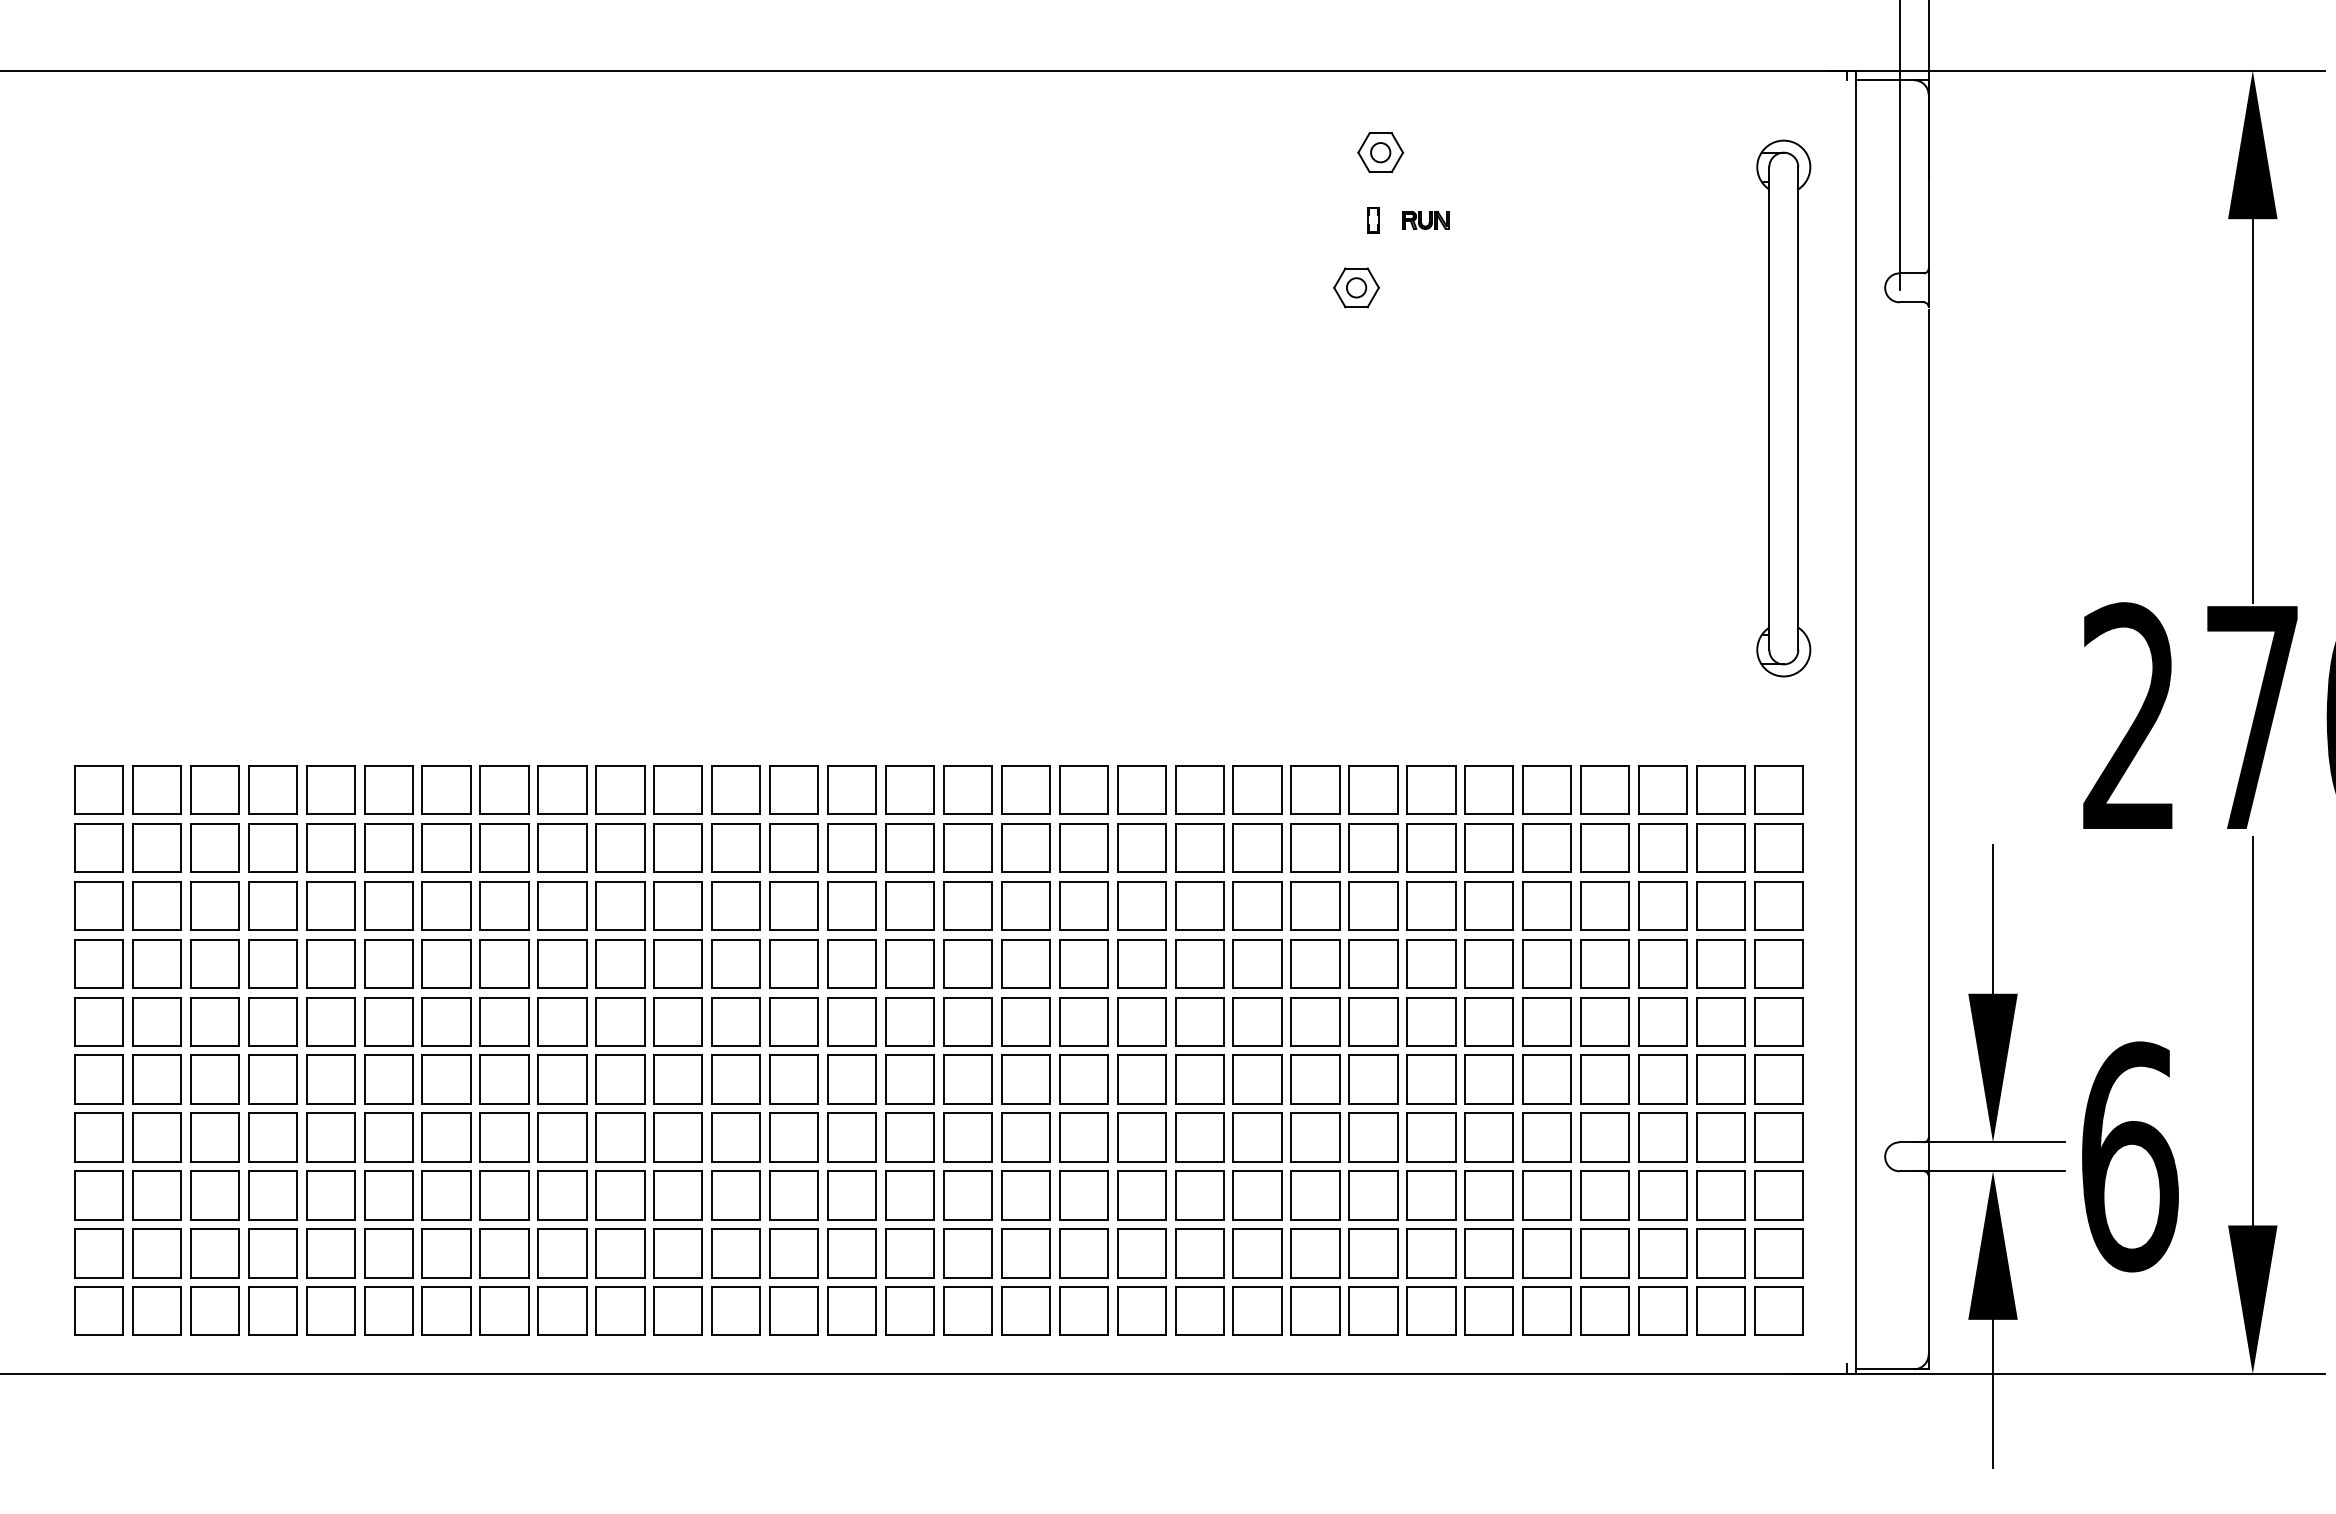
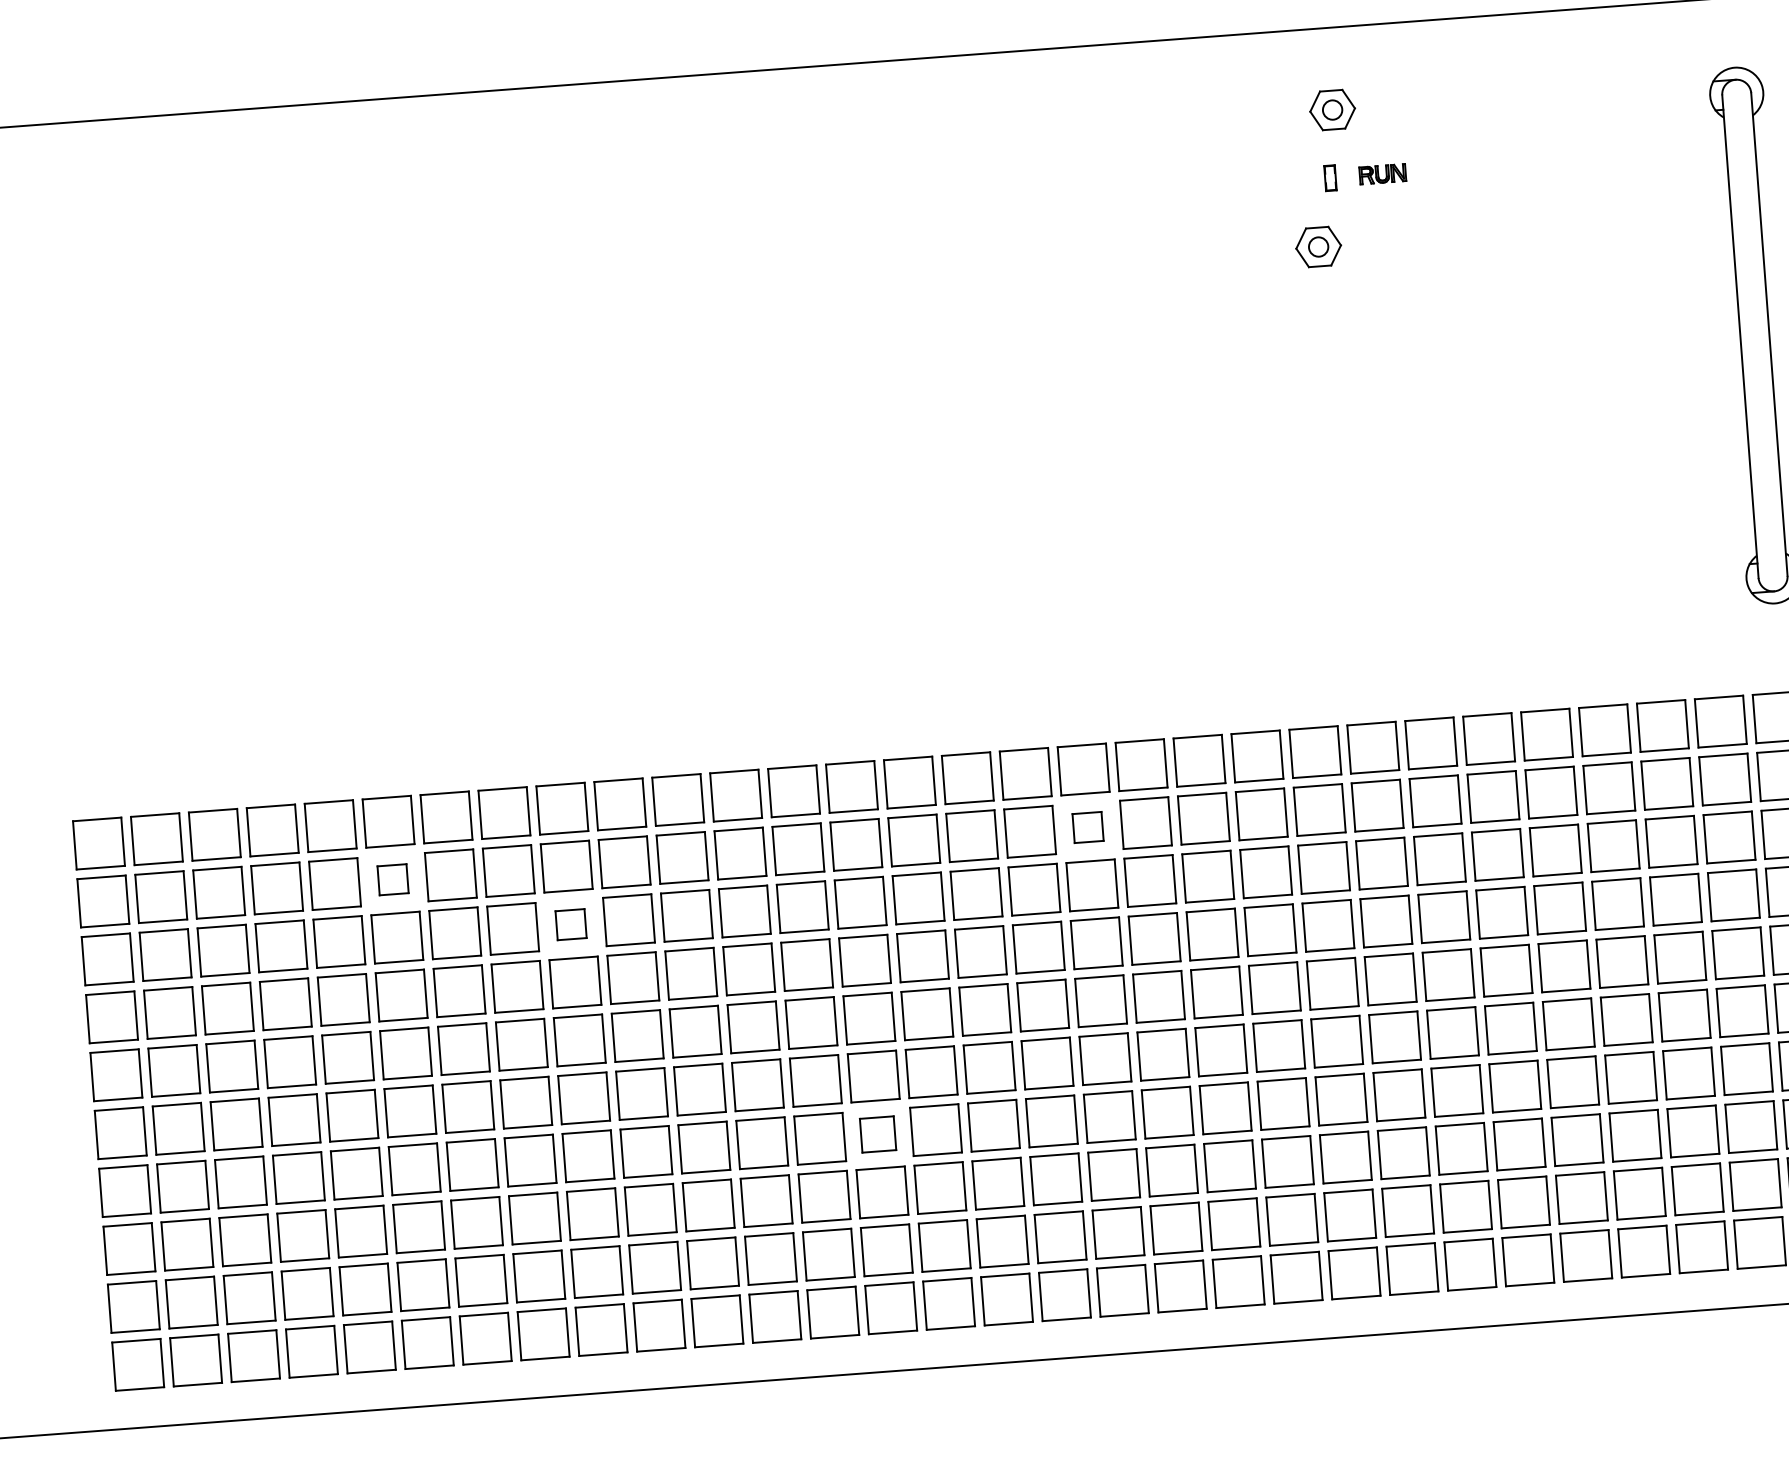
part: (388, 847) -> (392, 879), size x0.6
part: (1083, 847) -> (1087, 827), size x0.6
part: (562, 905) -> (571, 924), size x0.6
part: (851, 1137) -> (877, 1134), size x0.7

